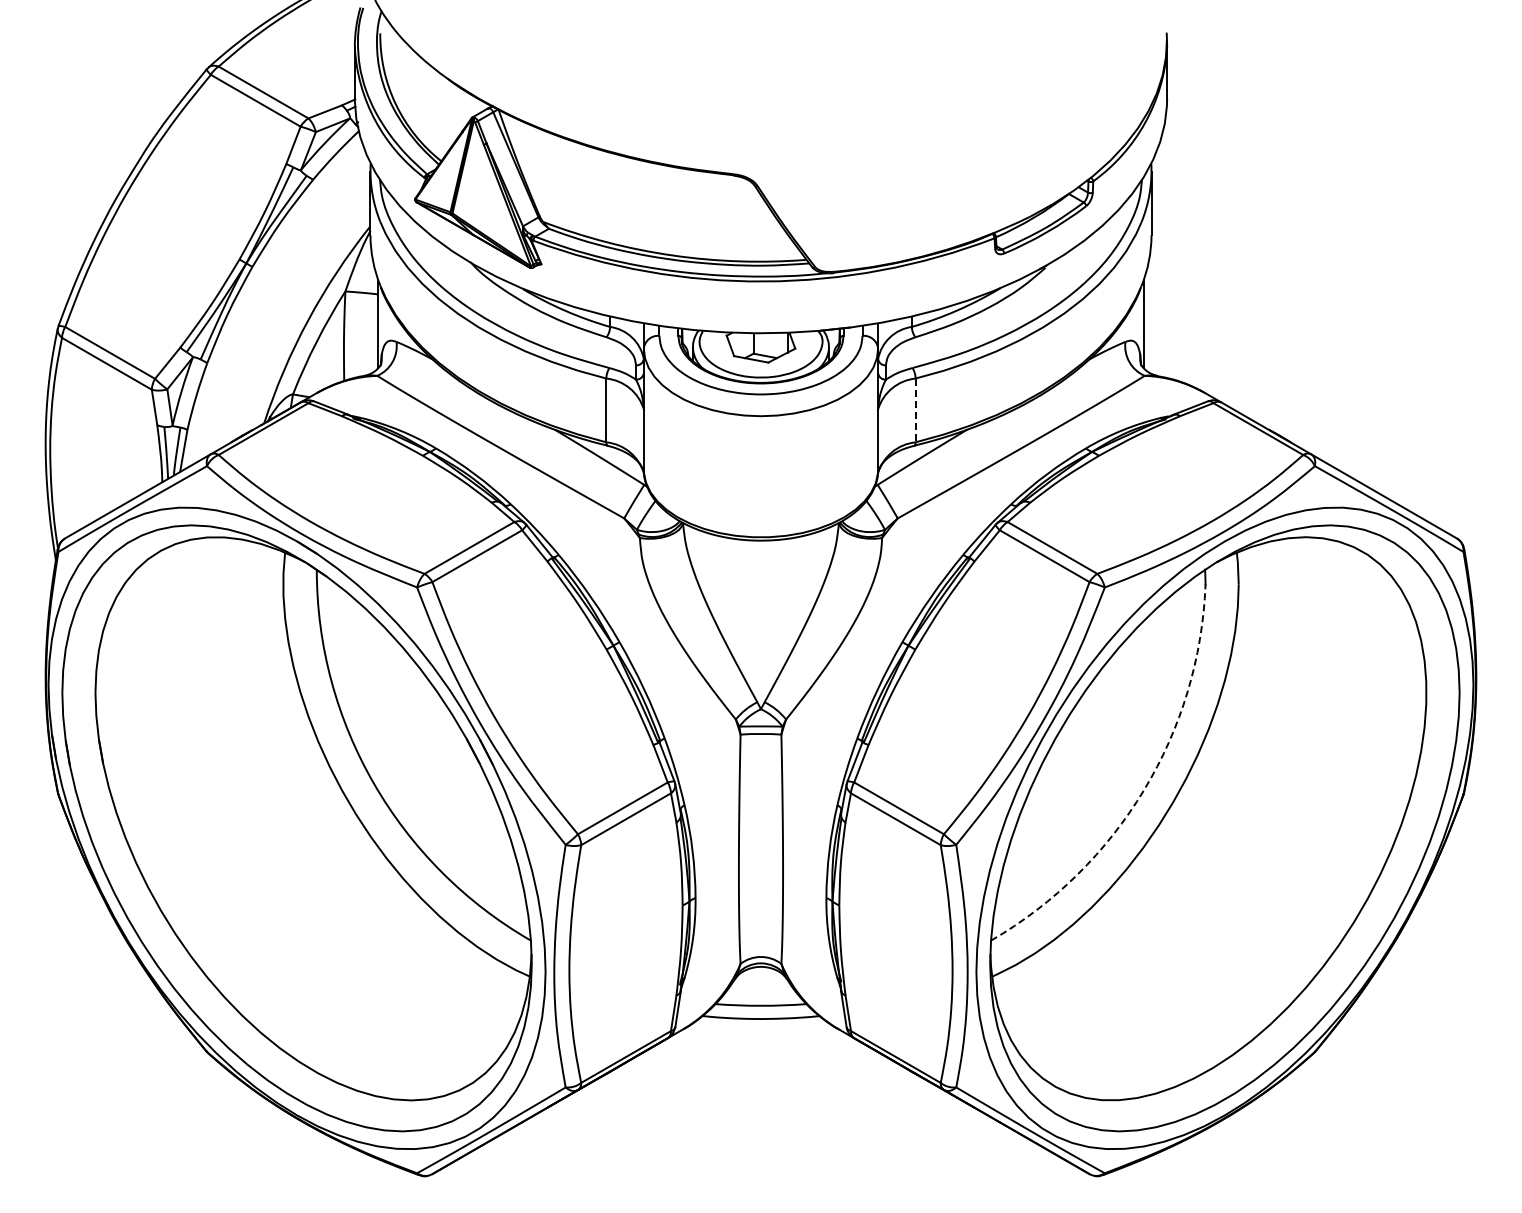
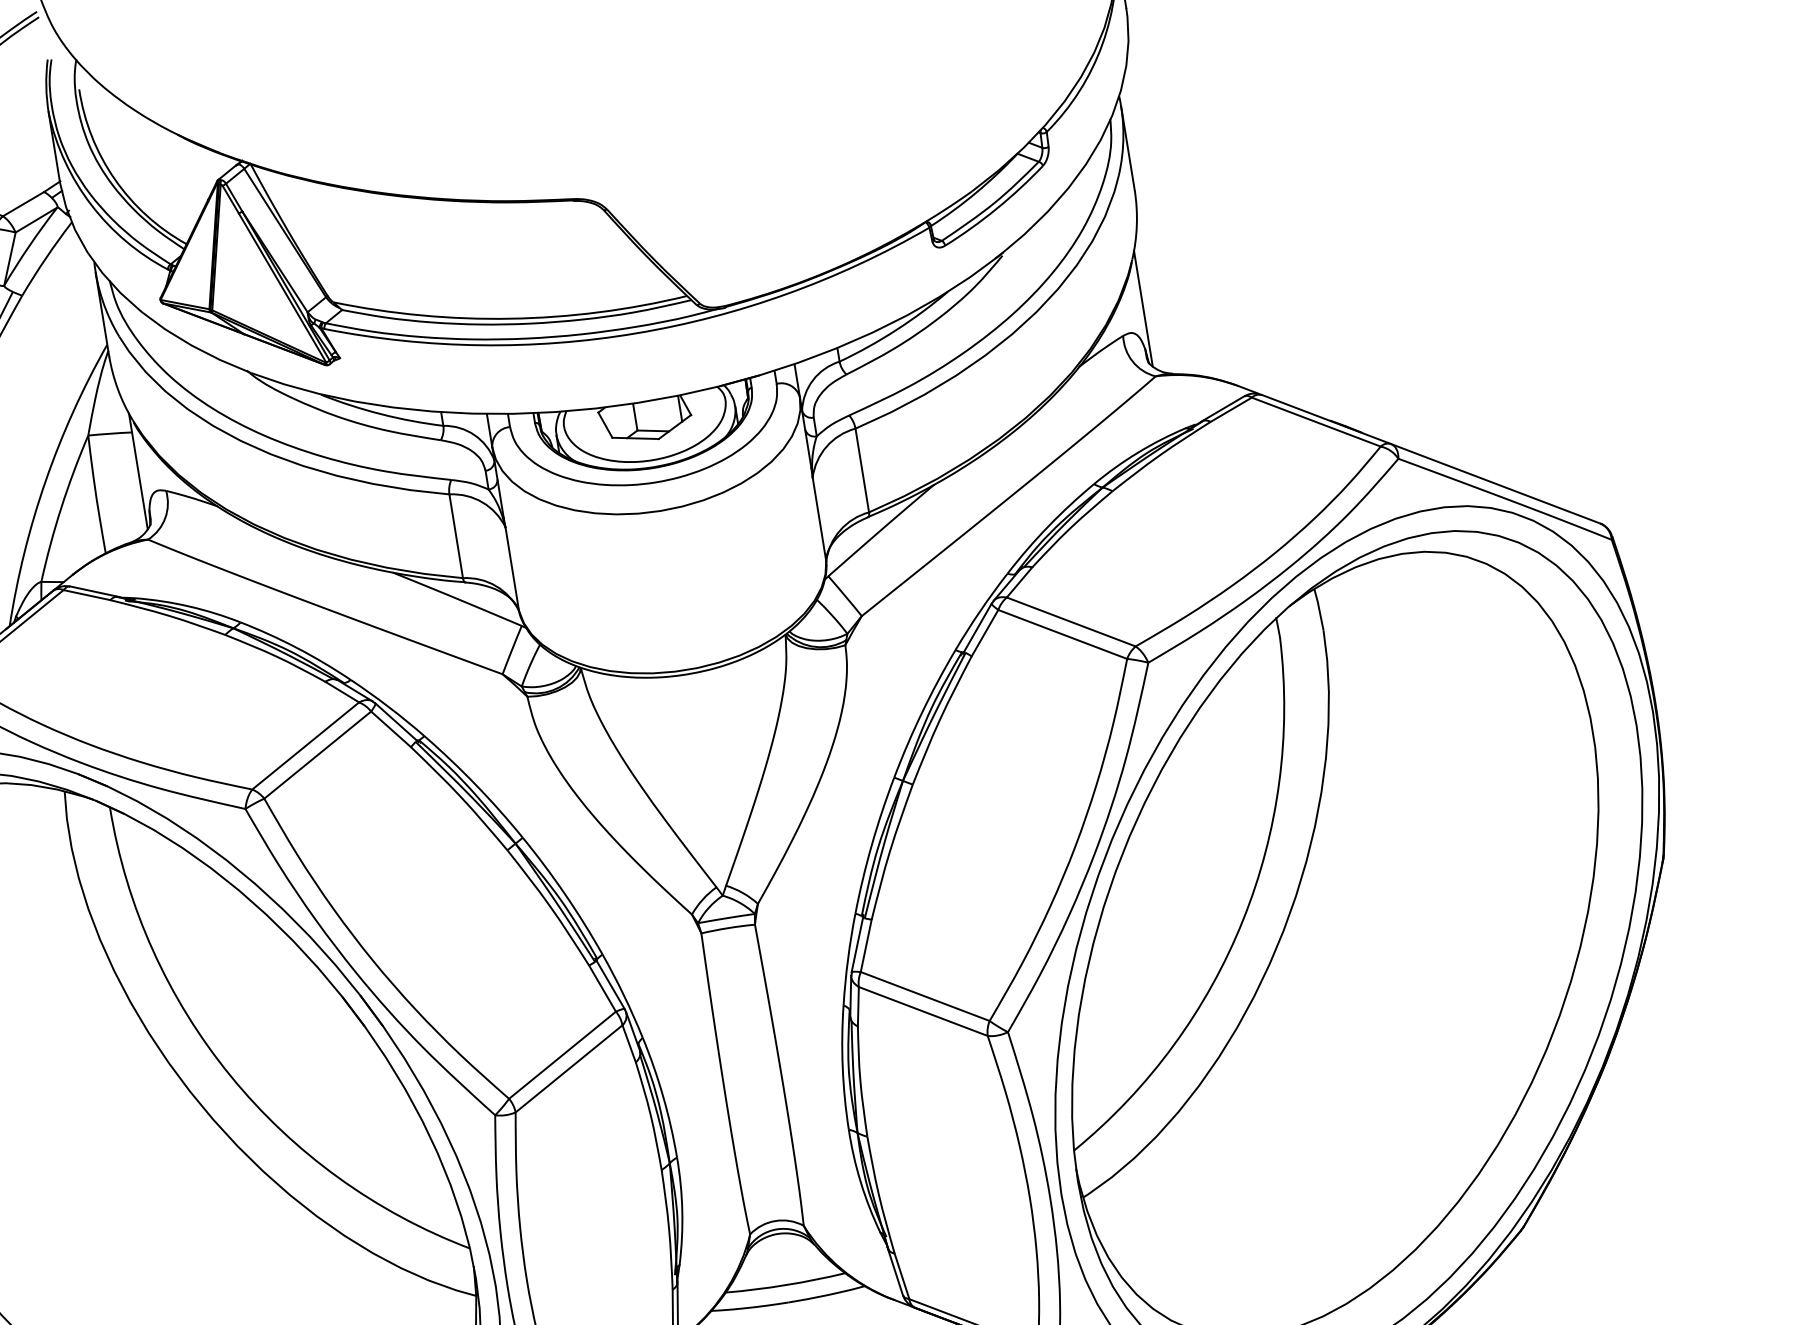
line: (915, 410) -> (862, 470), dashed -> solid
arc: (1144, 790) -> (1243, 920), dashed -> solid

